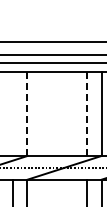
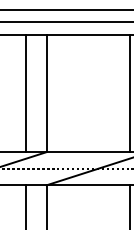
line: (12, 113) -> (25, 92), added
line: (27, 114) -> (46, 94), dashed -> solid
line: (86, 114) -> (129, 94), dashed -> solid

